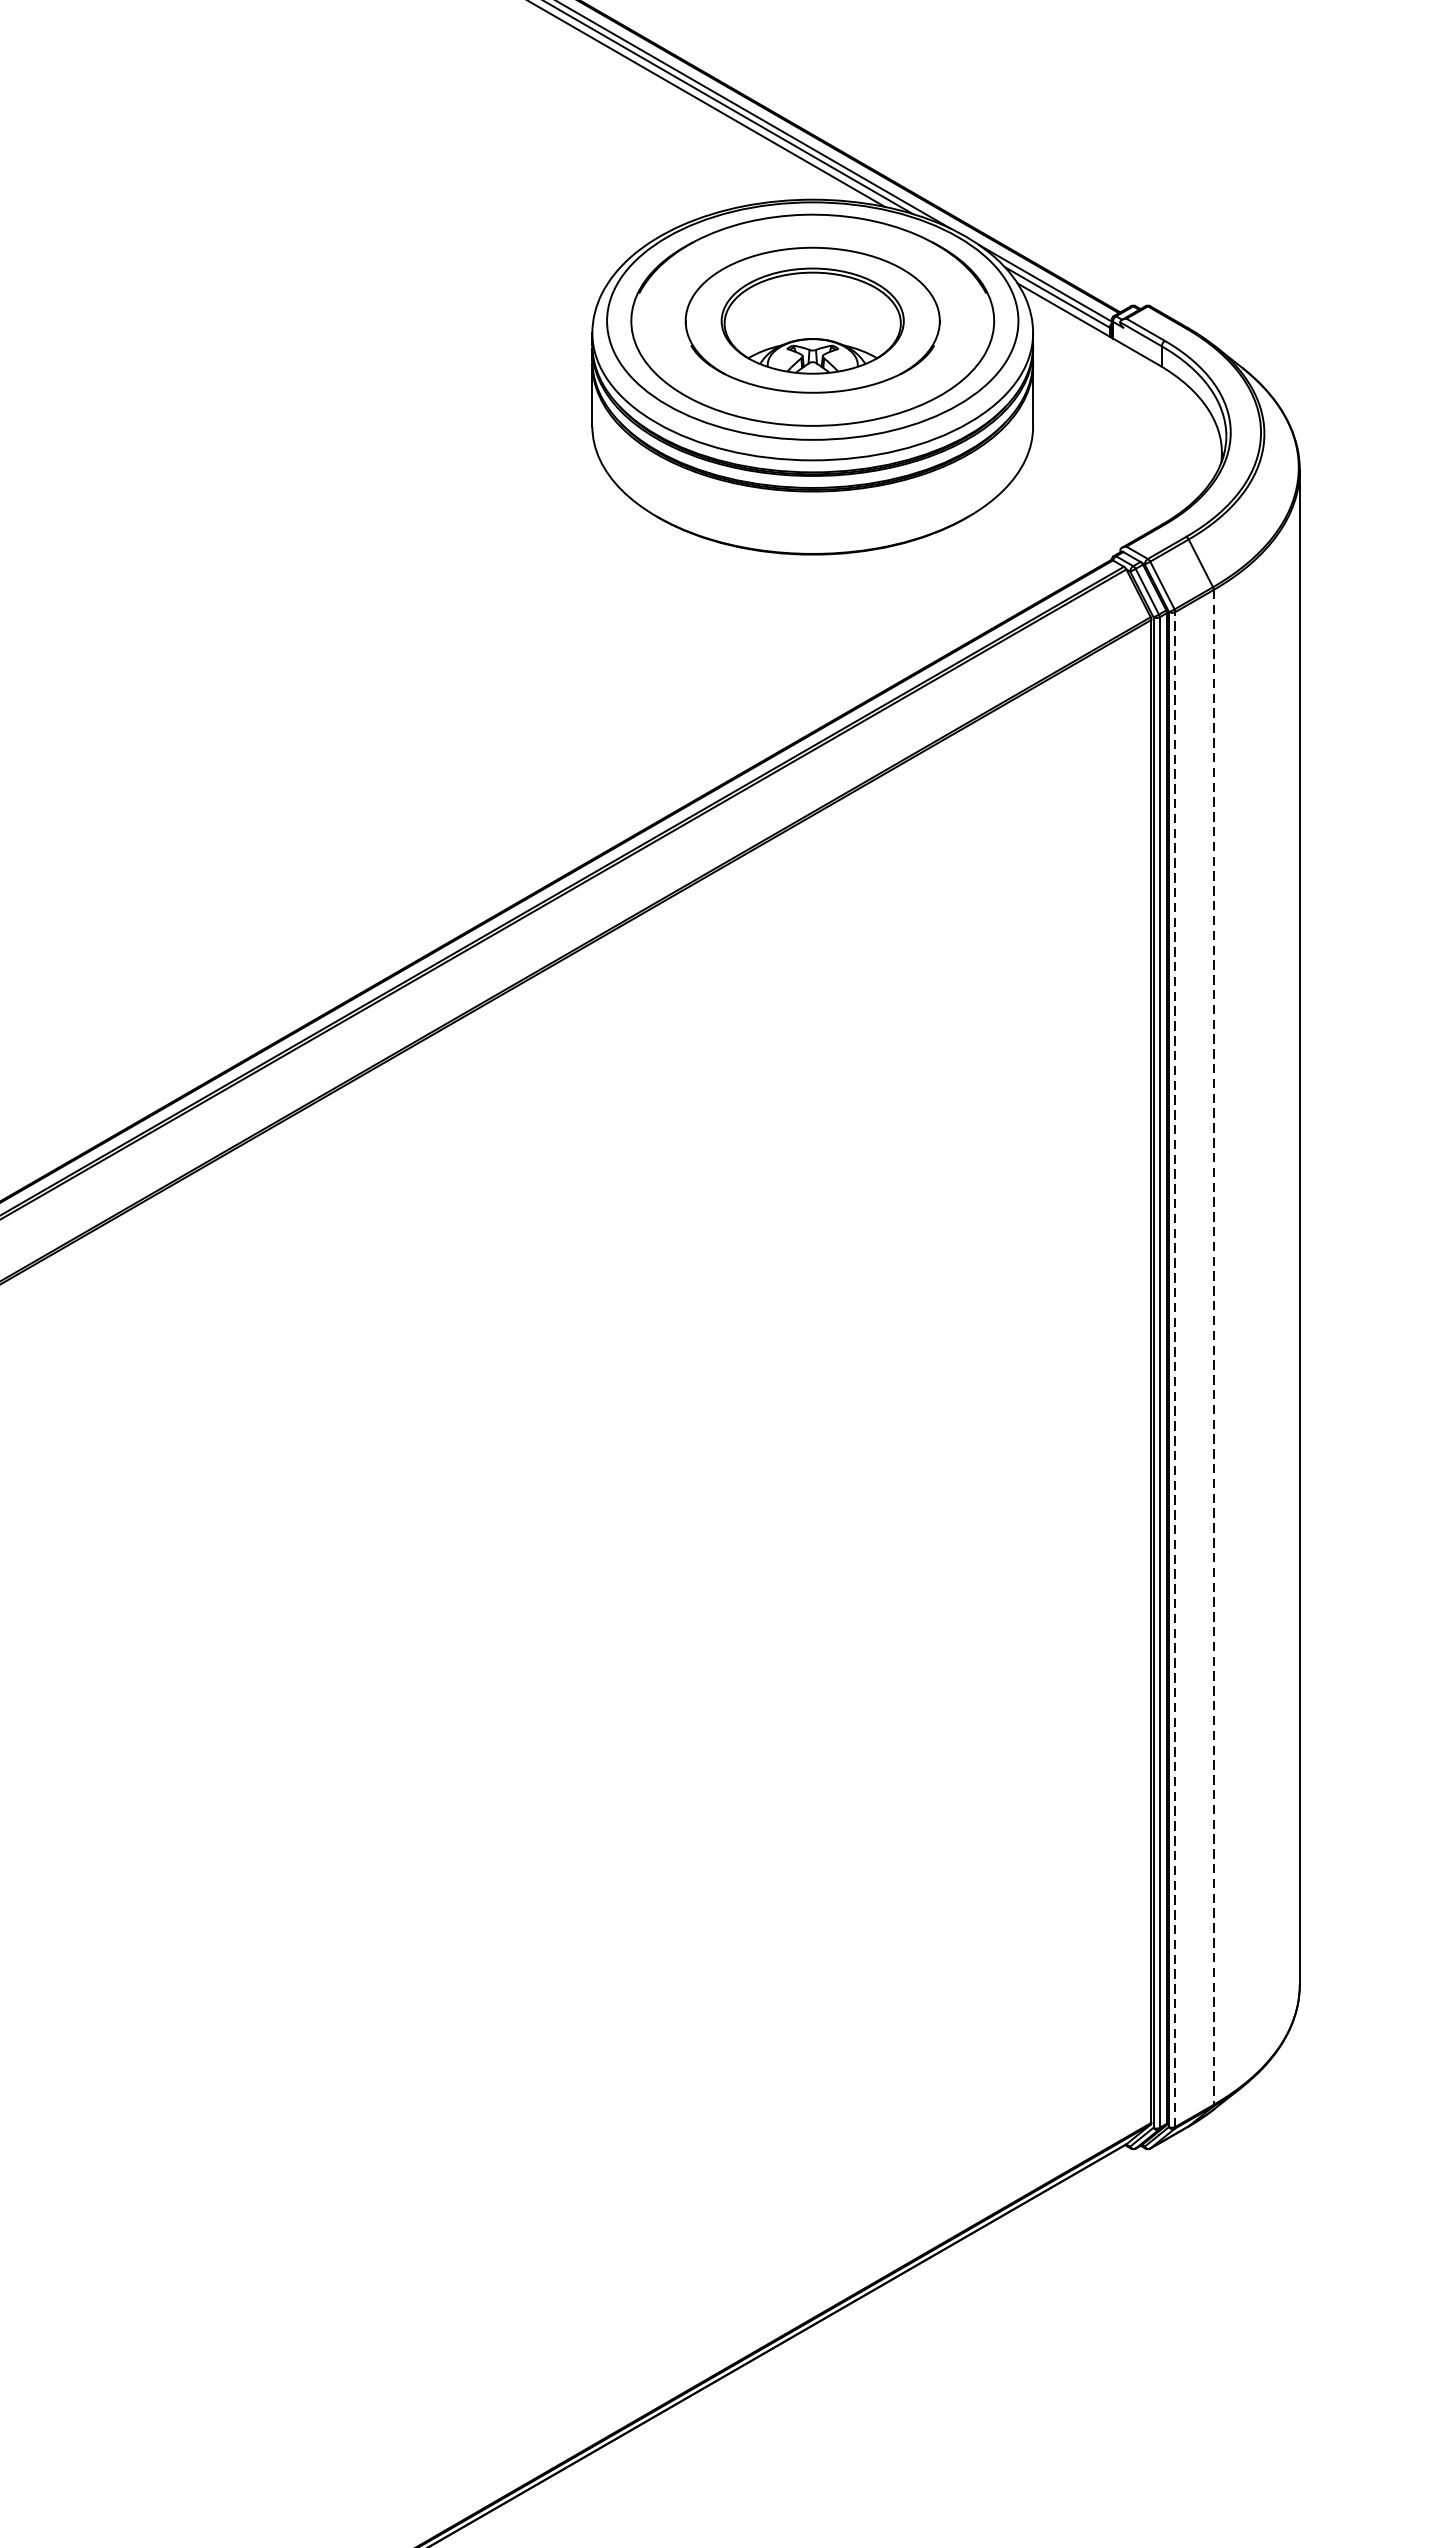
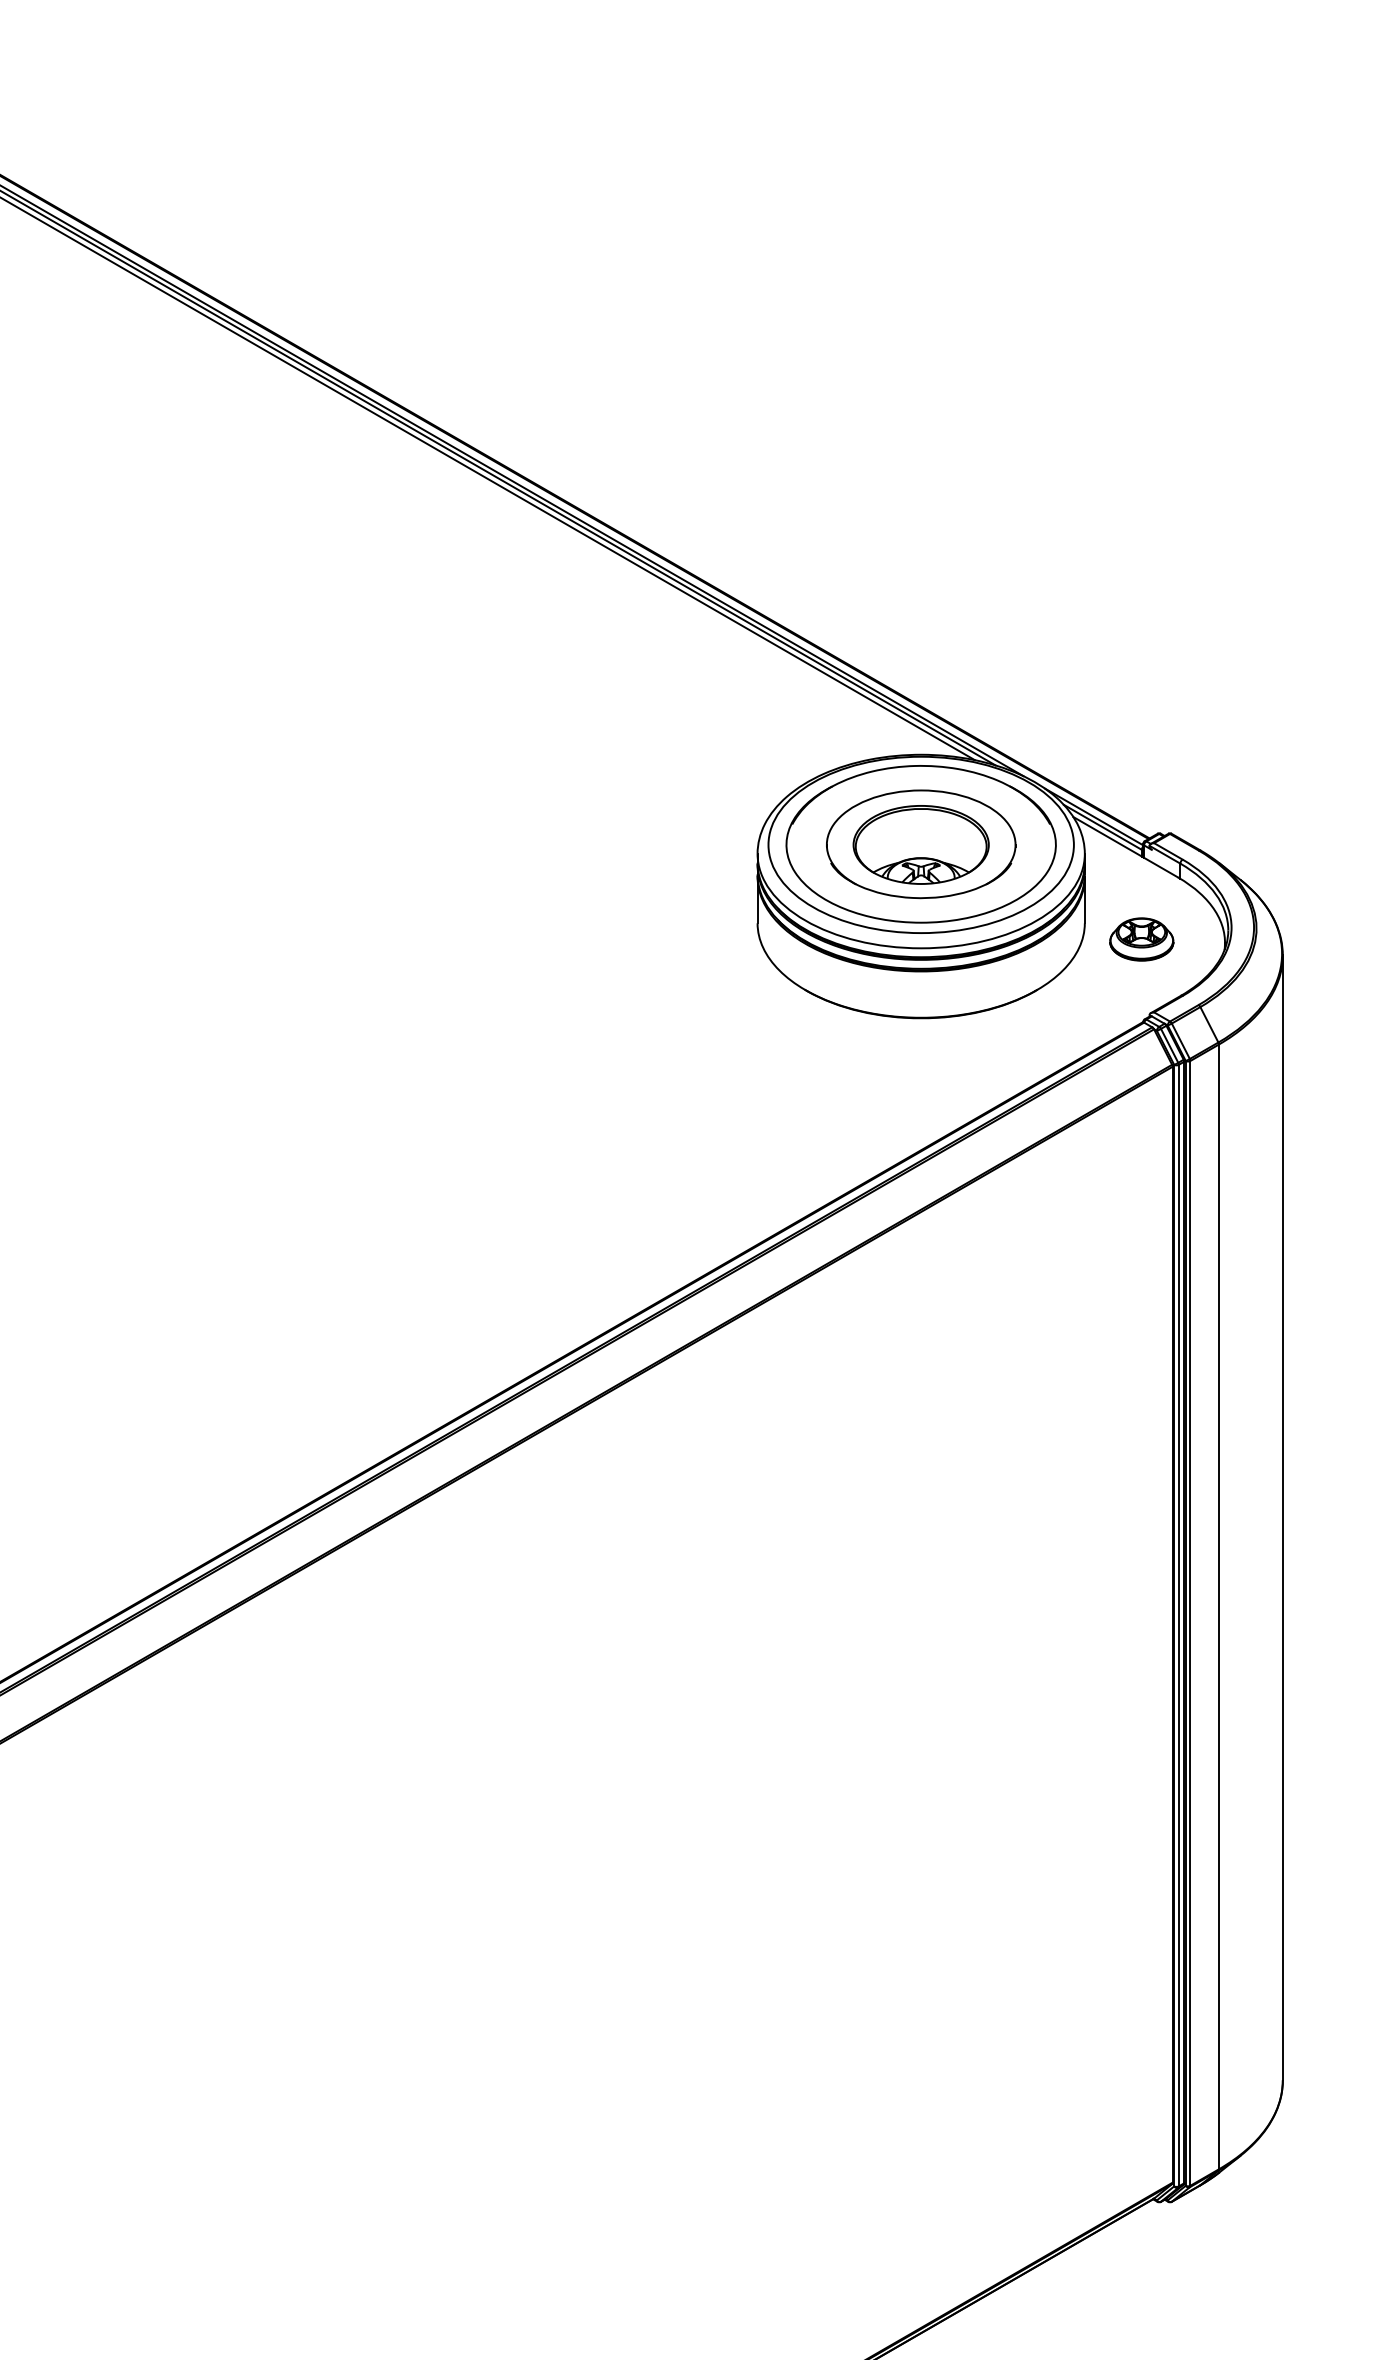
part: (1109, 448) -> (1141, 939), added
line: (1213, 1348) -> (1218, 1607), dashed -> solid
line: (1175, 1368) -> (1190, 1622), dashed -> solid

